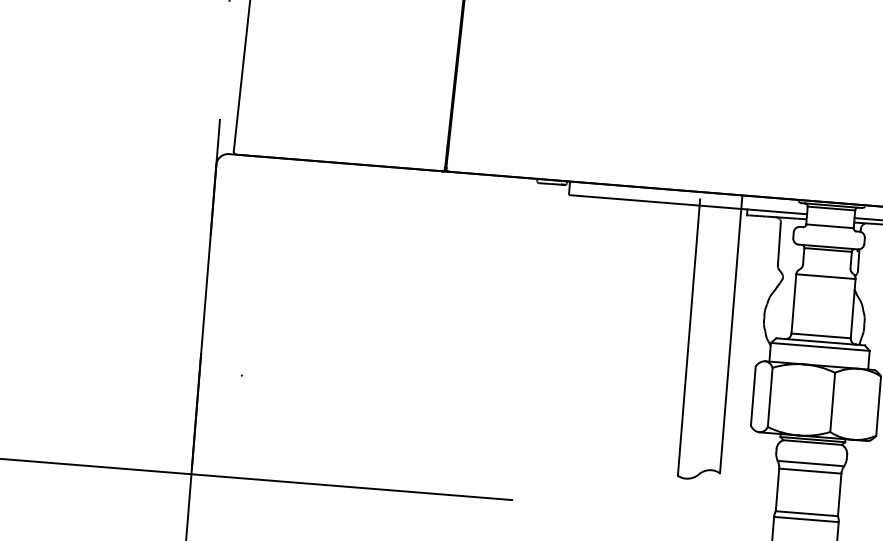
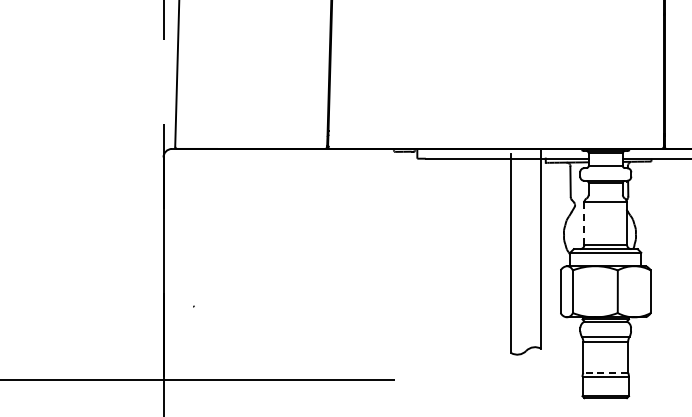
line: (794, 303) -> (584, 223), solid -> dashed
line: (806, 513) -> (605, 372), solid -> dashed

